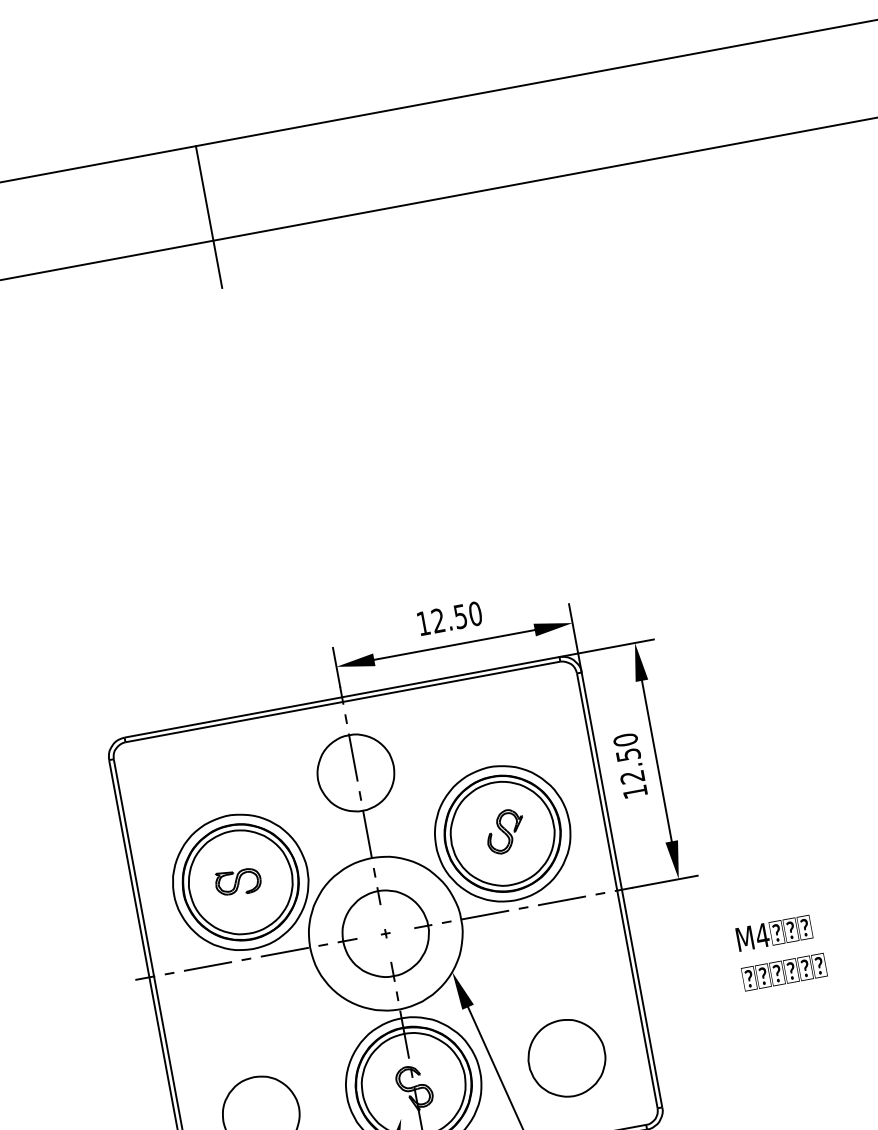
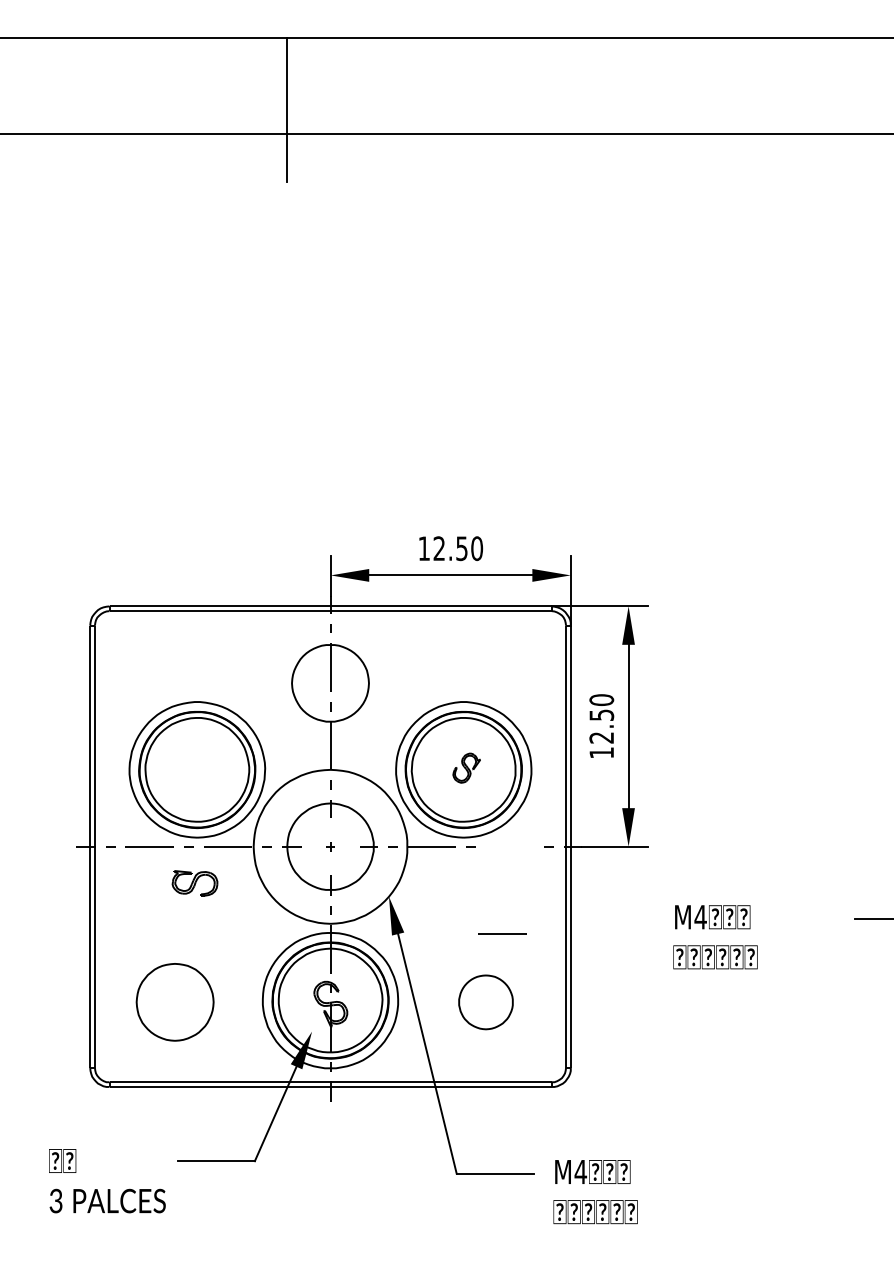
part: (504, 830) -> (466, 767), size x0.7
part: (237, 882) -> (194, 883), moved
line: (561, 900) -> (502, 933), moved
part: (566, 1058) -> (485, 1002), size x0.7

